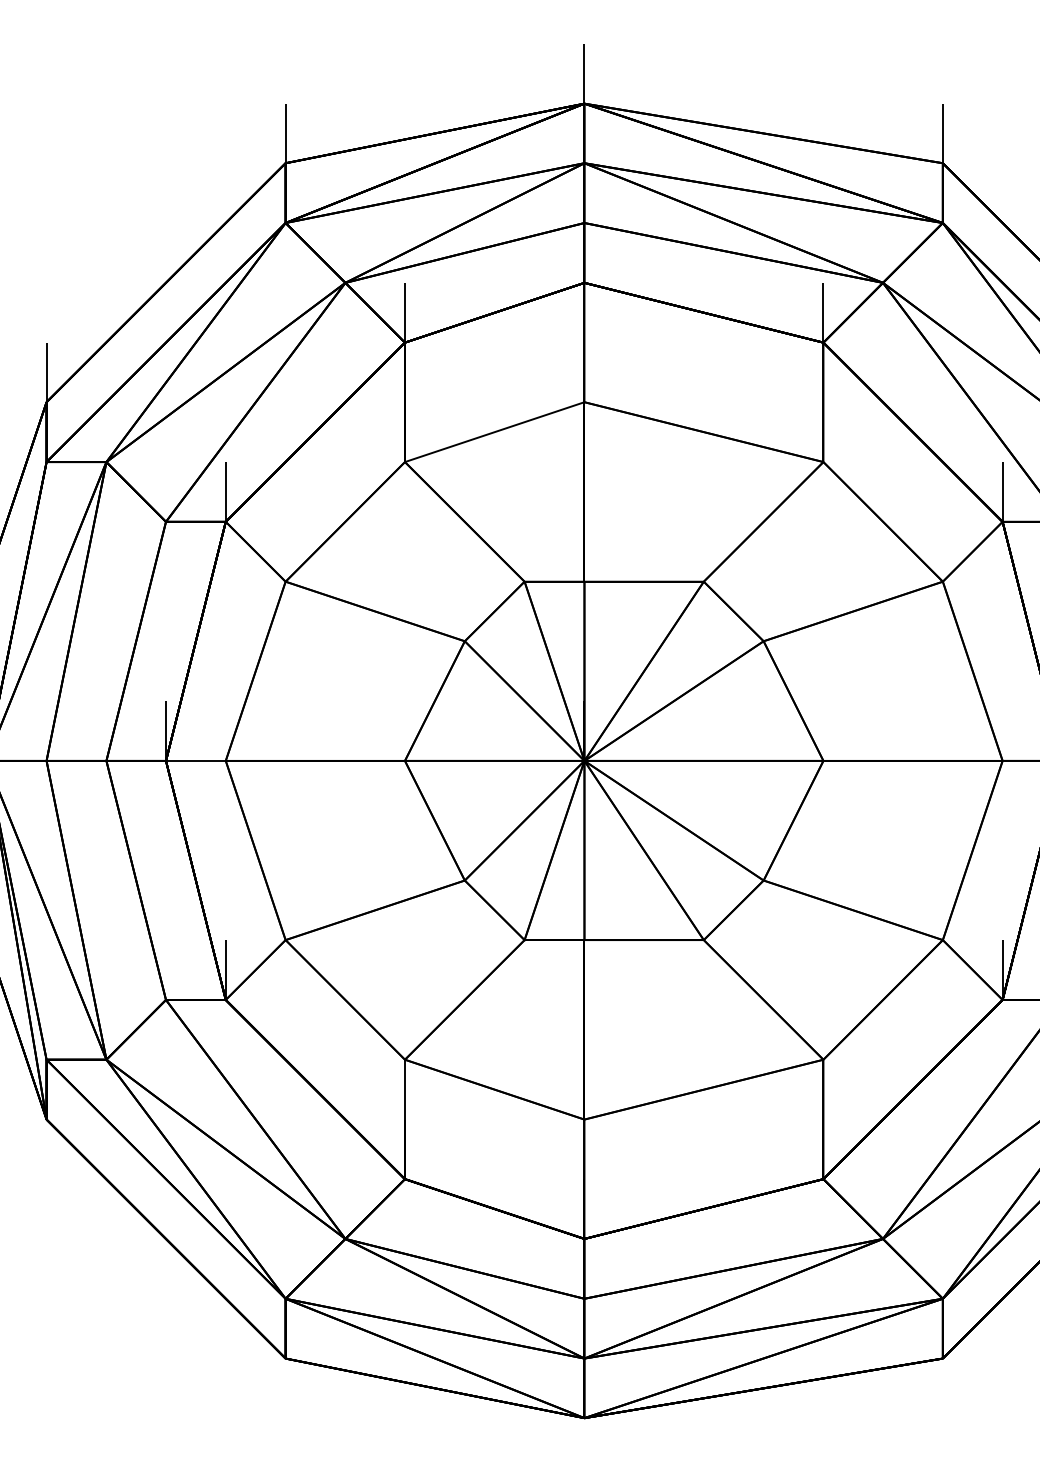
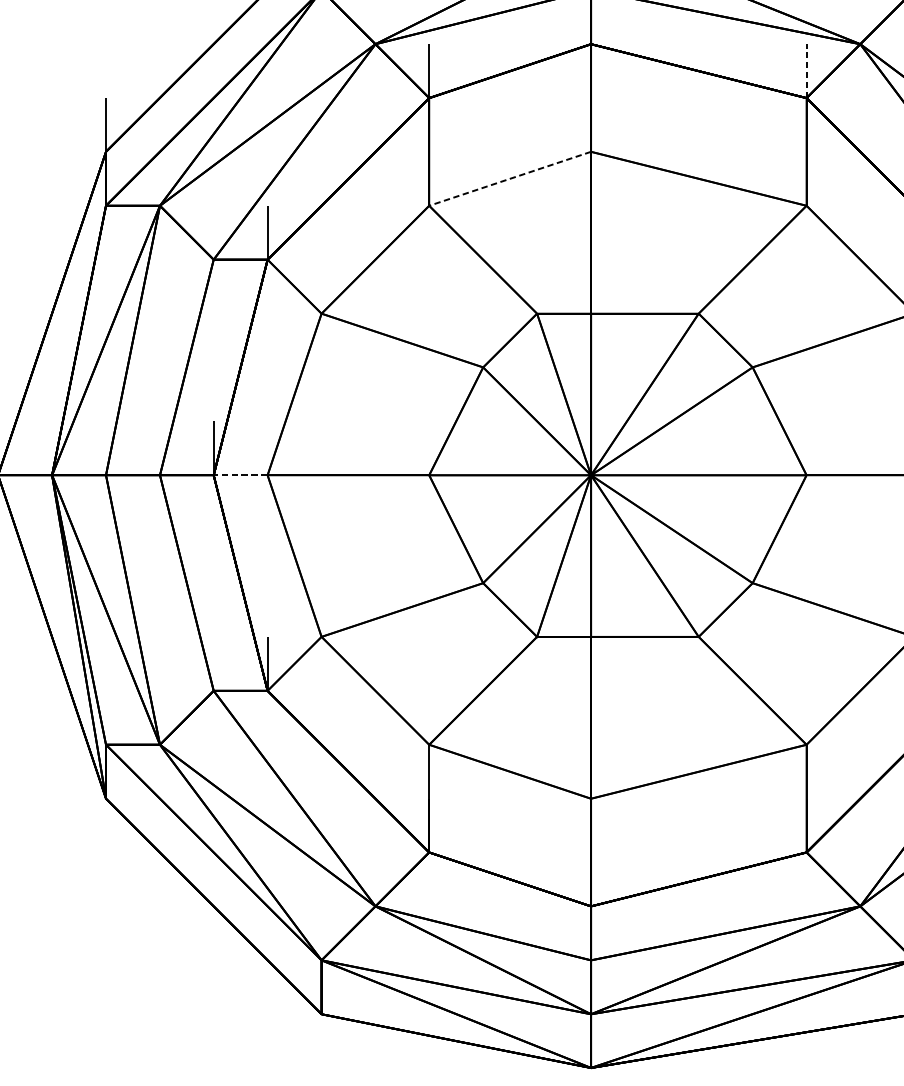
line: (823, 312) -> (806, 70), solid -> dashed
line: (494, 432) -> (509, 179), solid -> dashed
line: (195, 760) -> (240, 474), solid -> dashed

